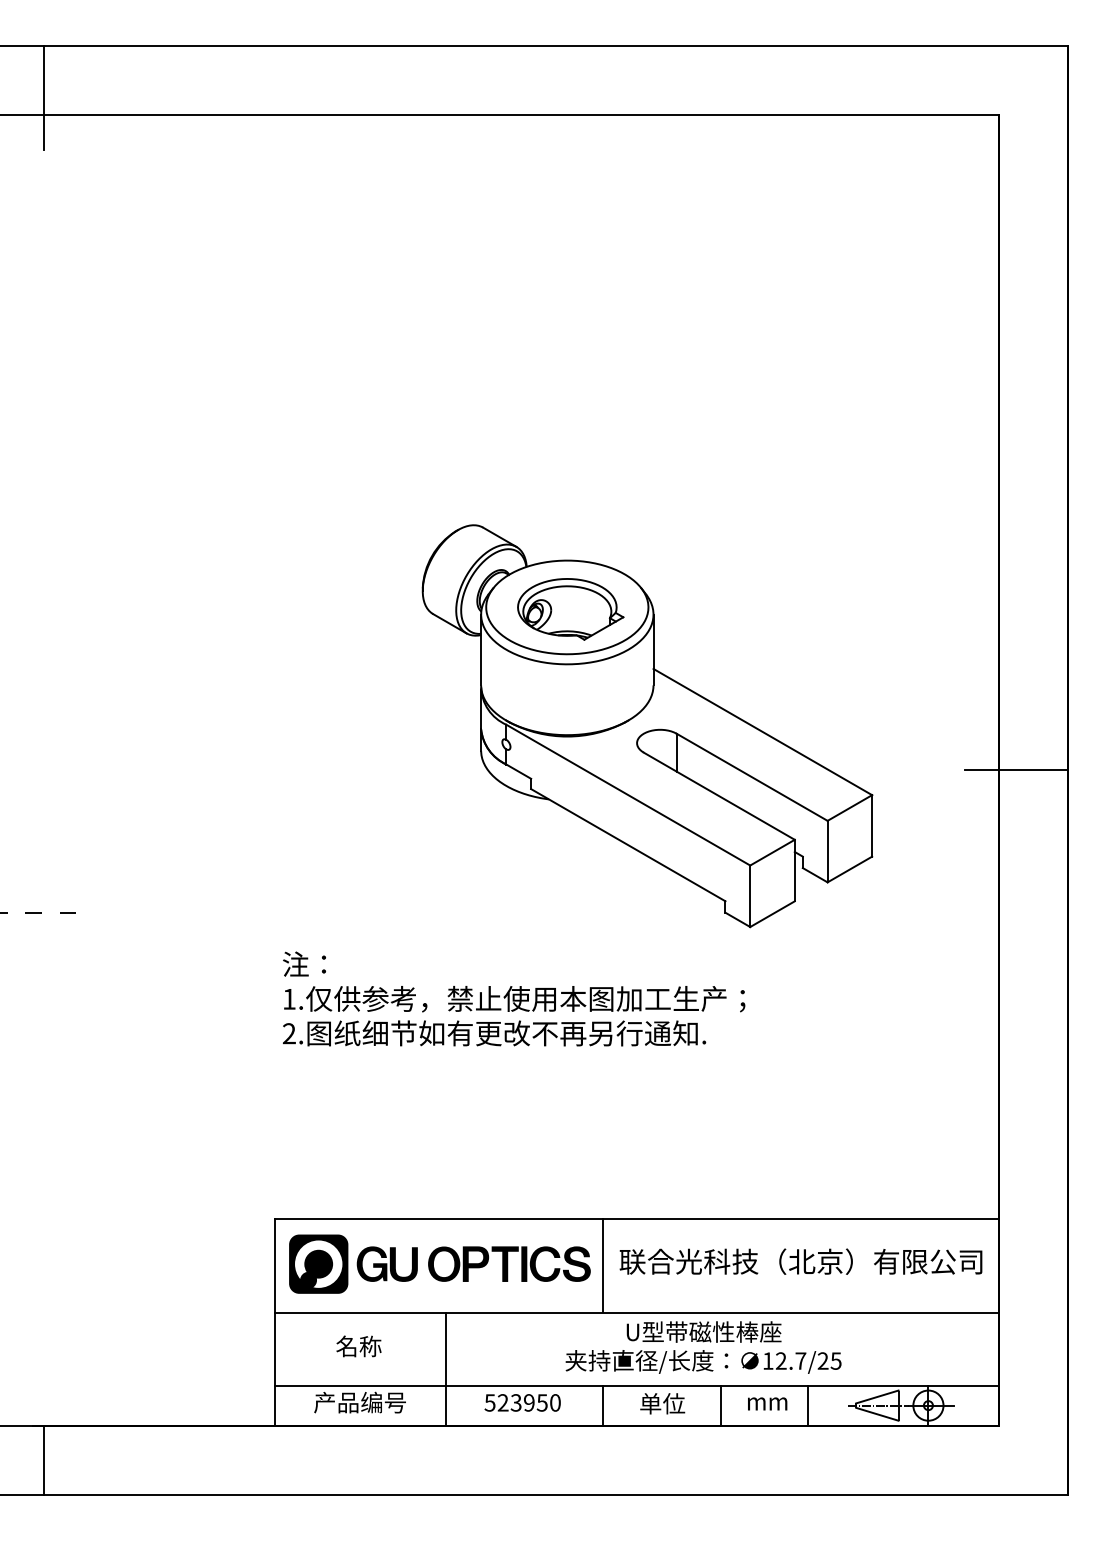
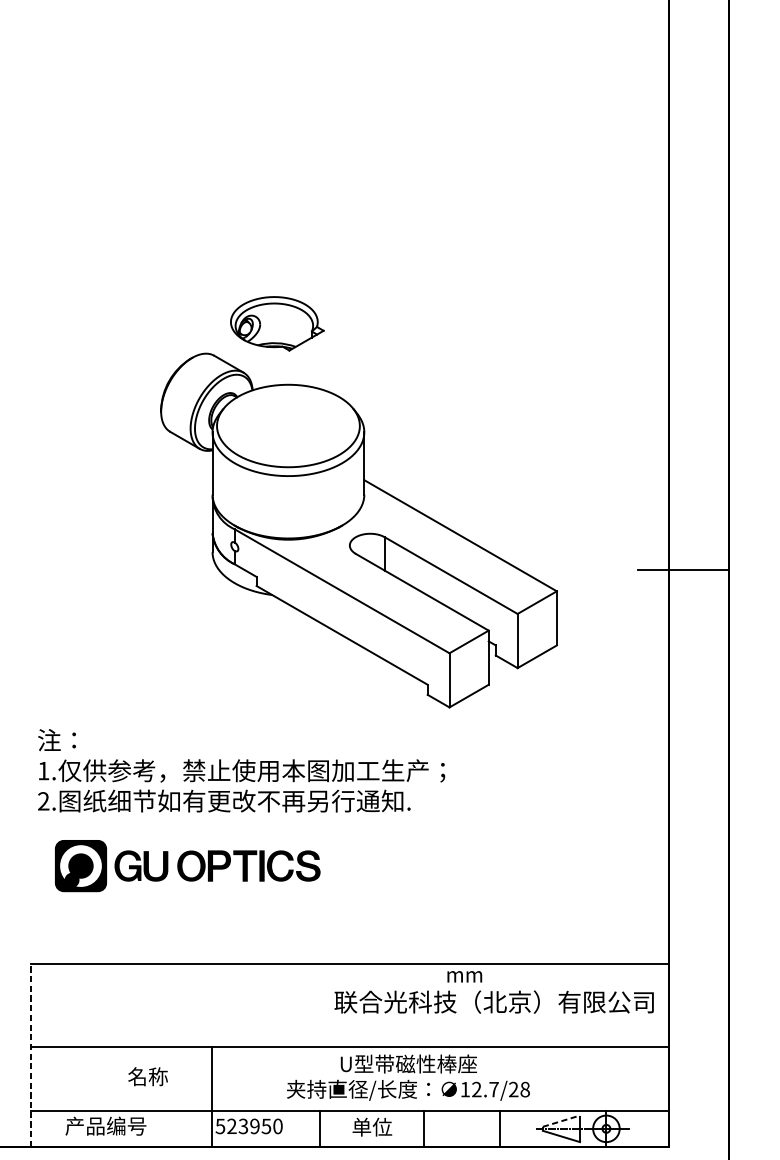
part: (570, 609) -> (277, 323), moved
part: (439, 1263) -> (187, 865), moved
line: (603, 1265) -> (320, 1005), removed
line: (274, 1322) -> (30, 1055), solid -> dashed
text: (358, 1346) -> (147, 1076), moved
text: (835, 1360) -> (524, 1089), 12.7/25 -> 12.7/28
line: (445, 1369) -> (211, 1097), moved
line: (877, 1396) -> (561, 1120), solid -> dashed
text: (767, 1403) -> (464, 976), moved

